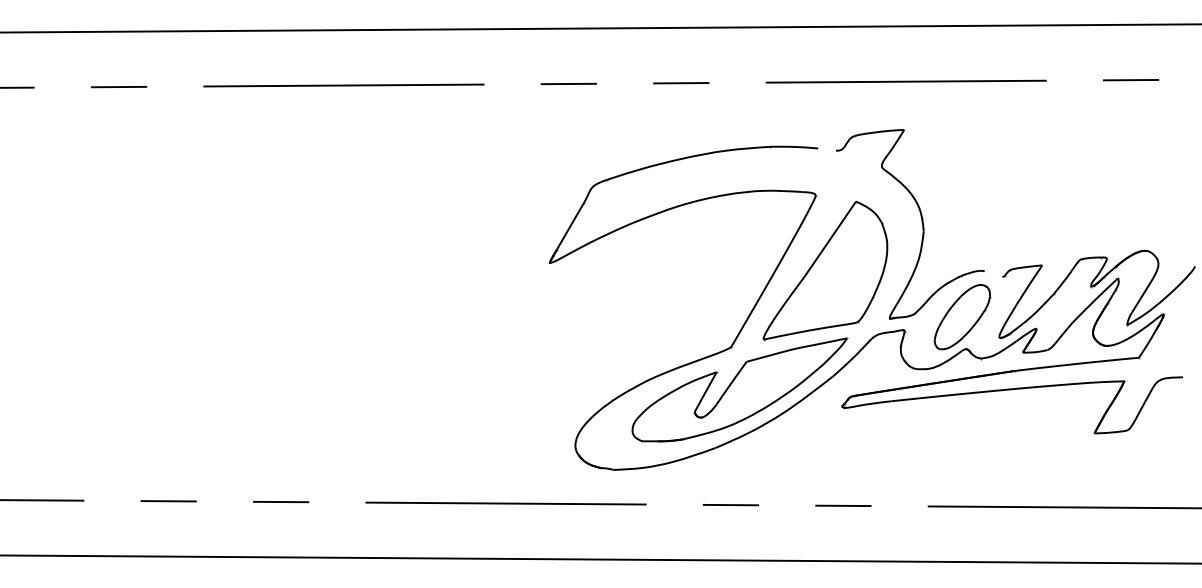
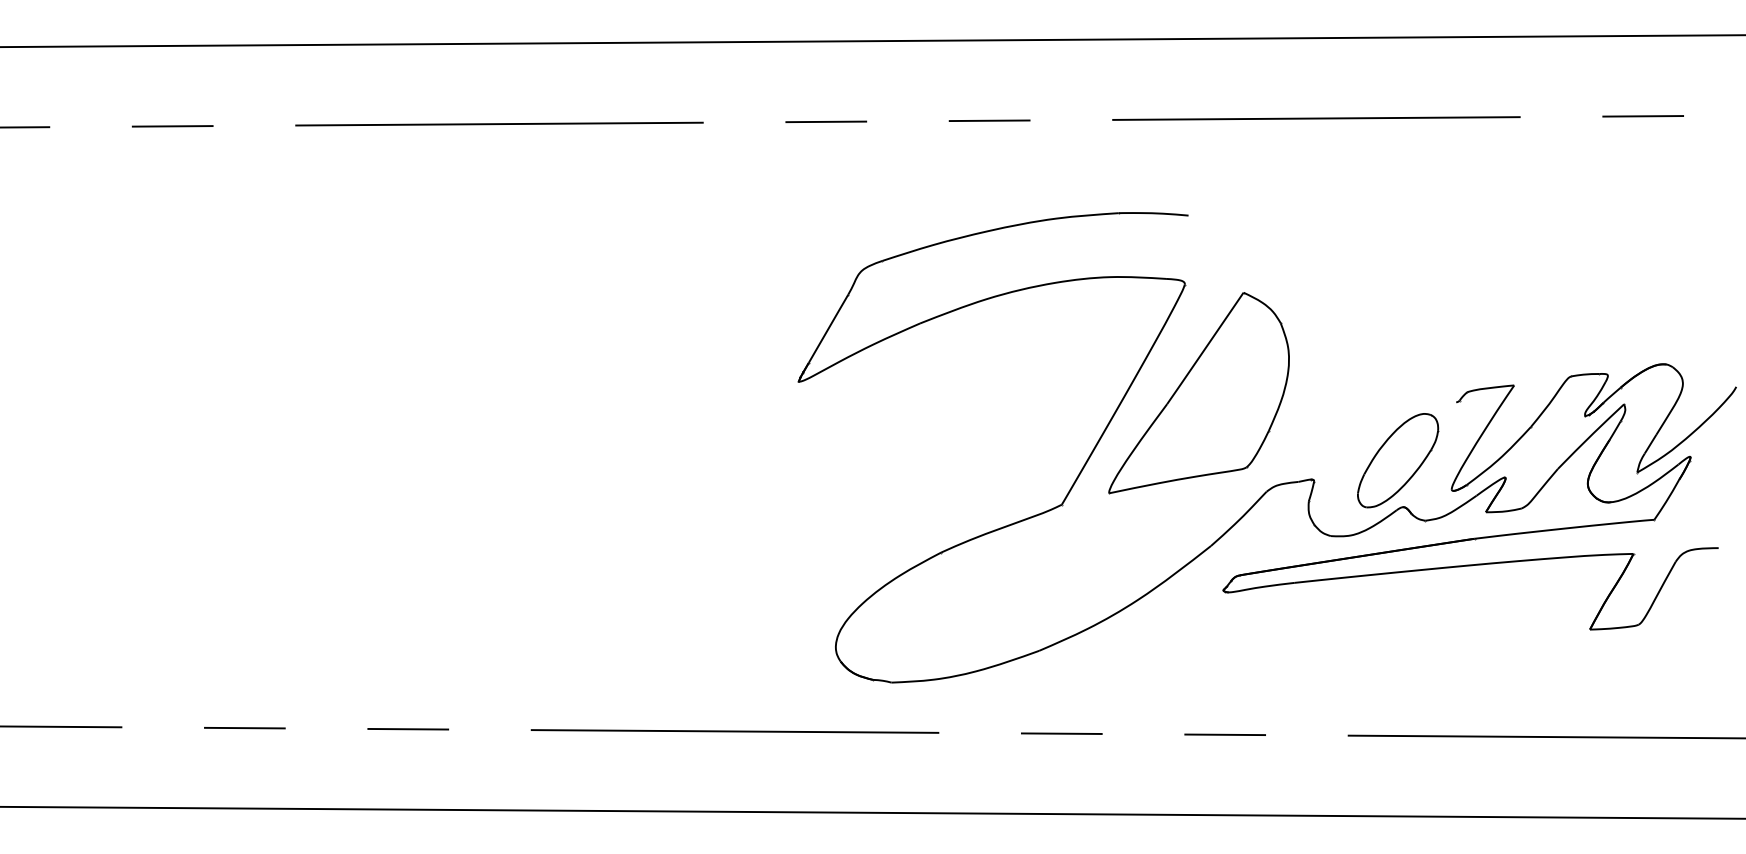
part: (921, 222) -> (1338, 323), removed
part: (739, 389) -> (1074, 565), removed

